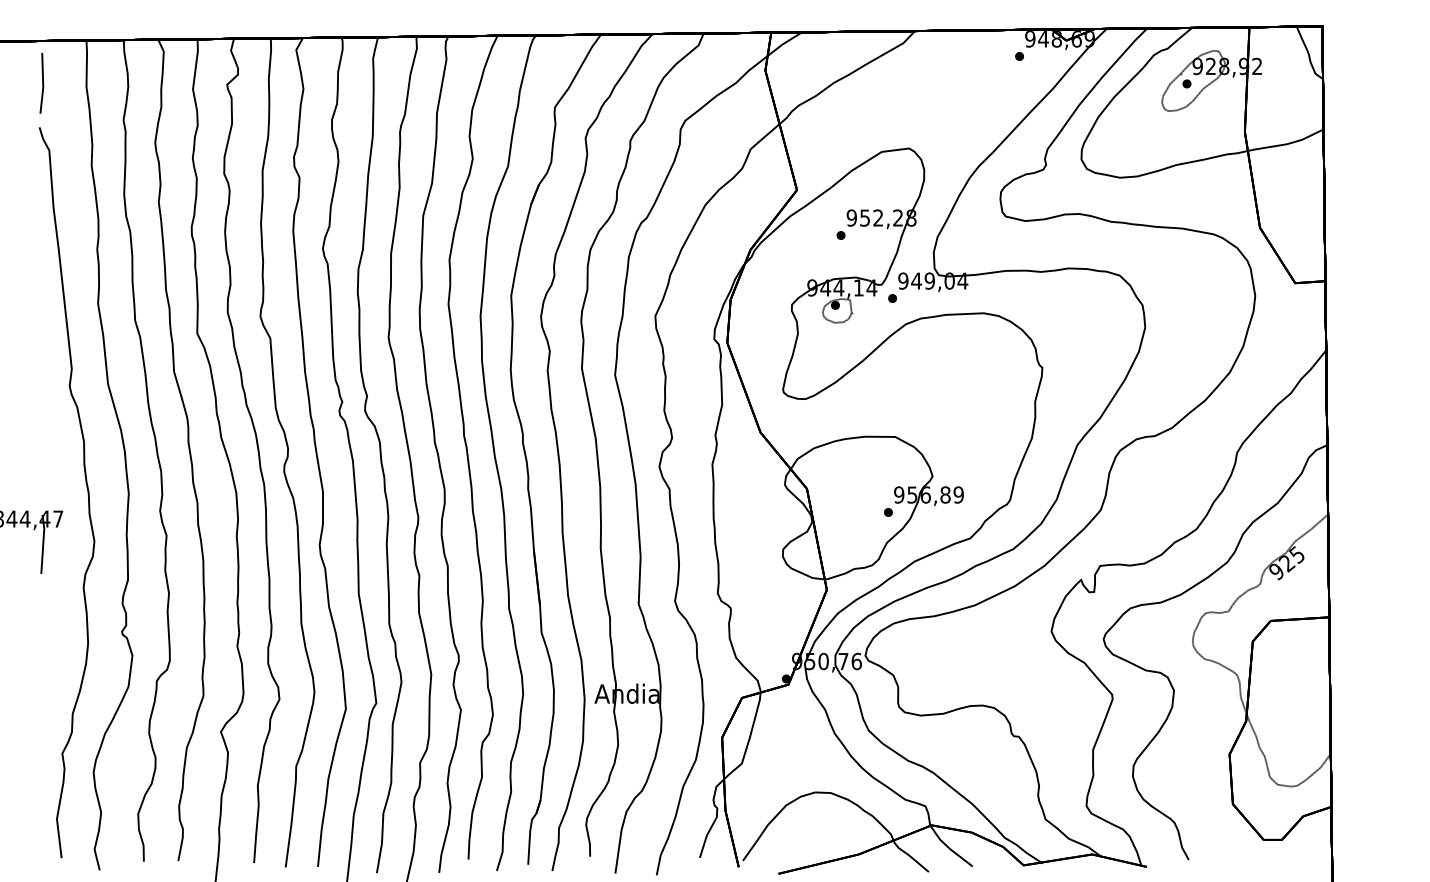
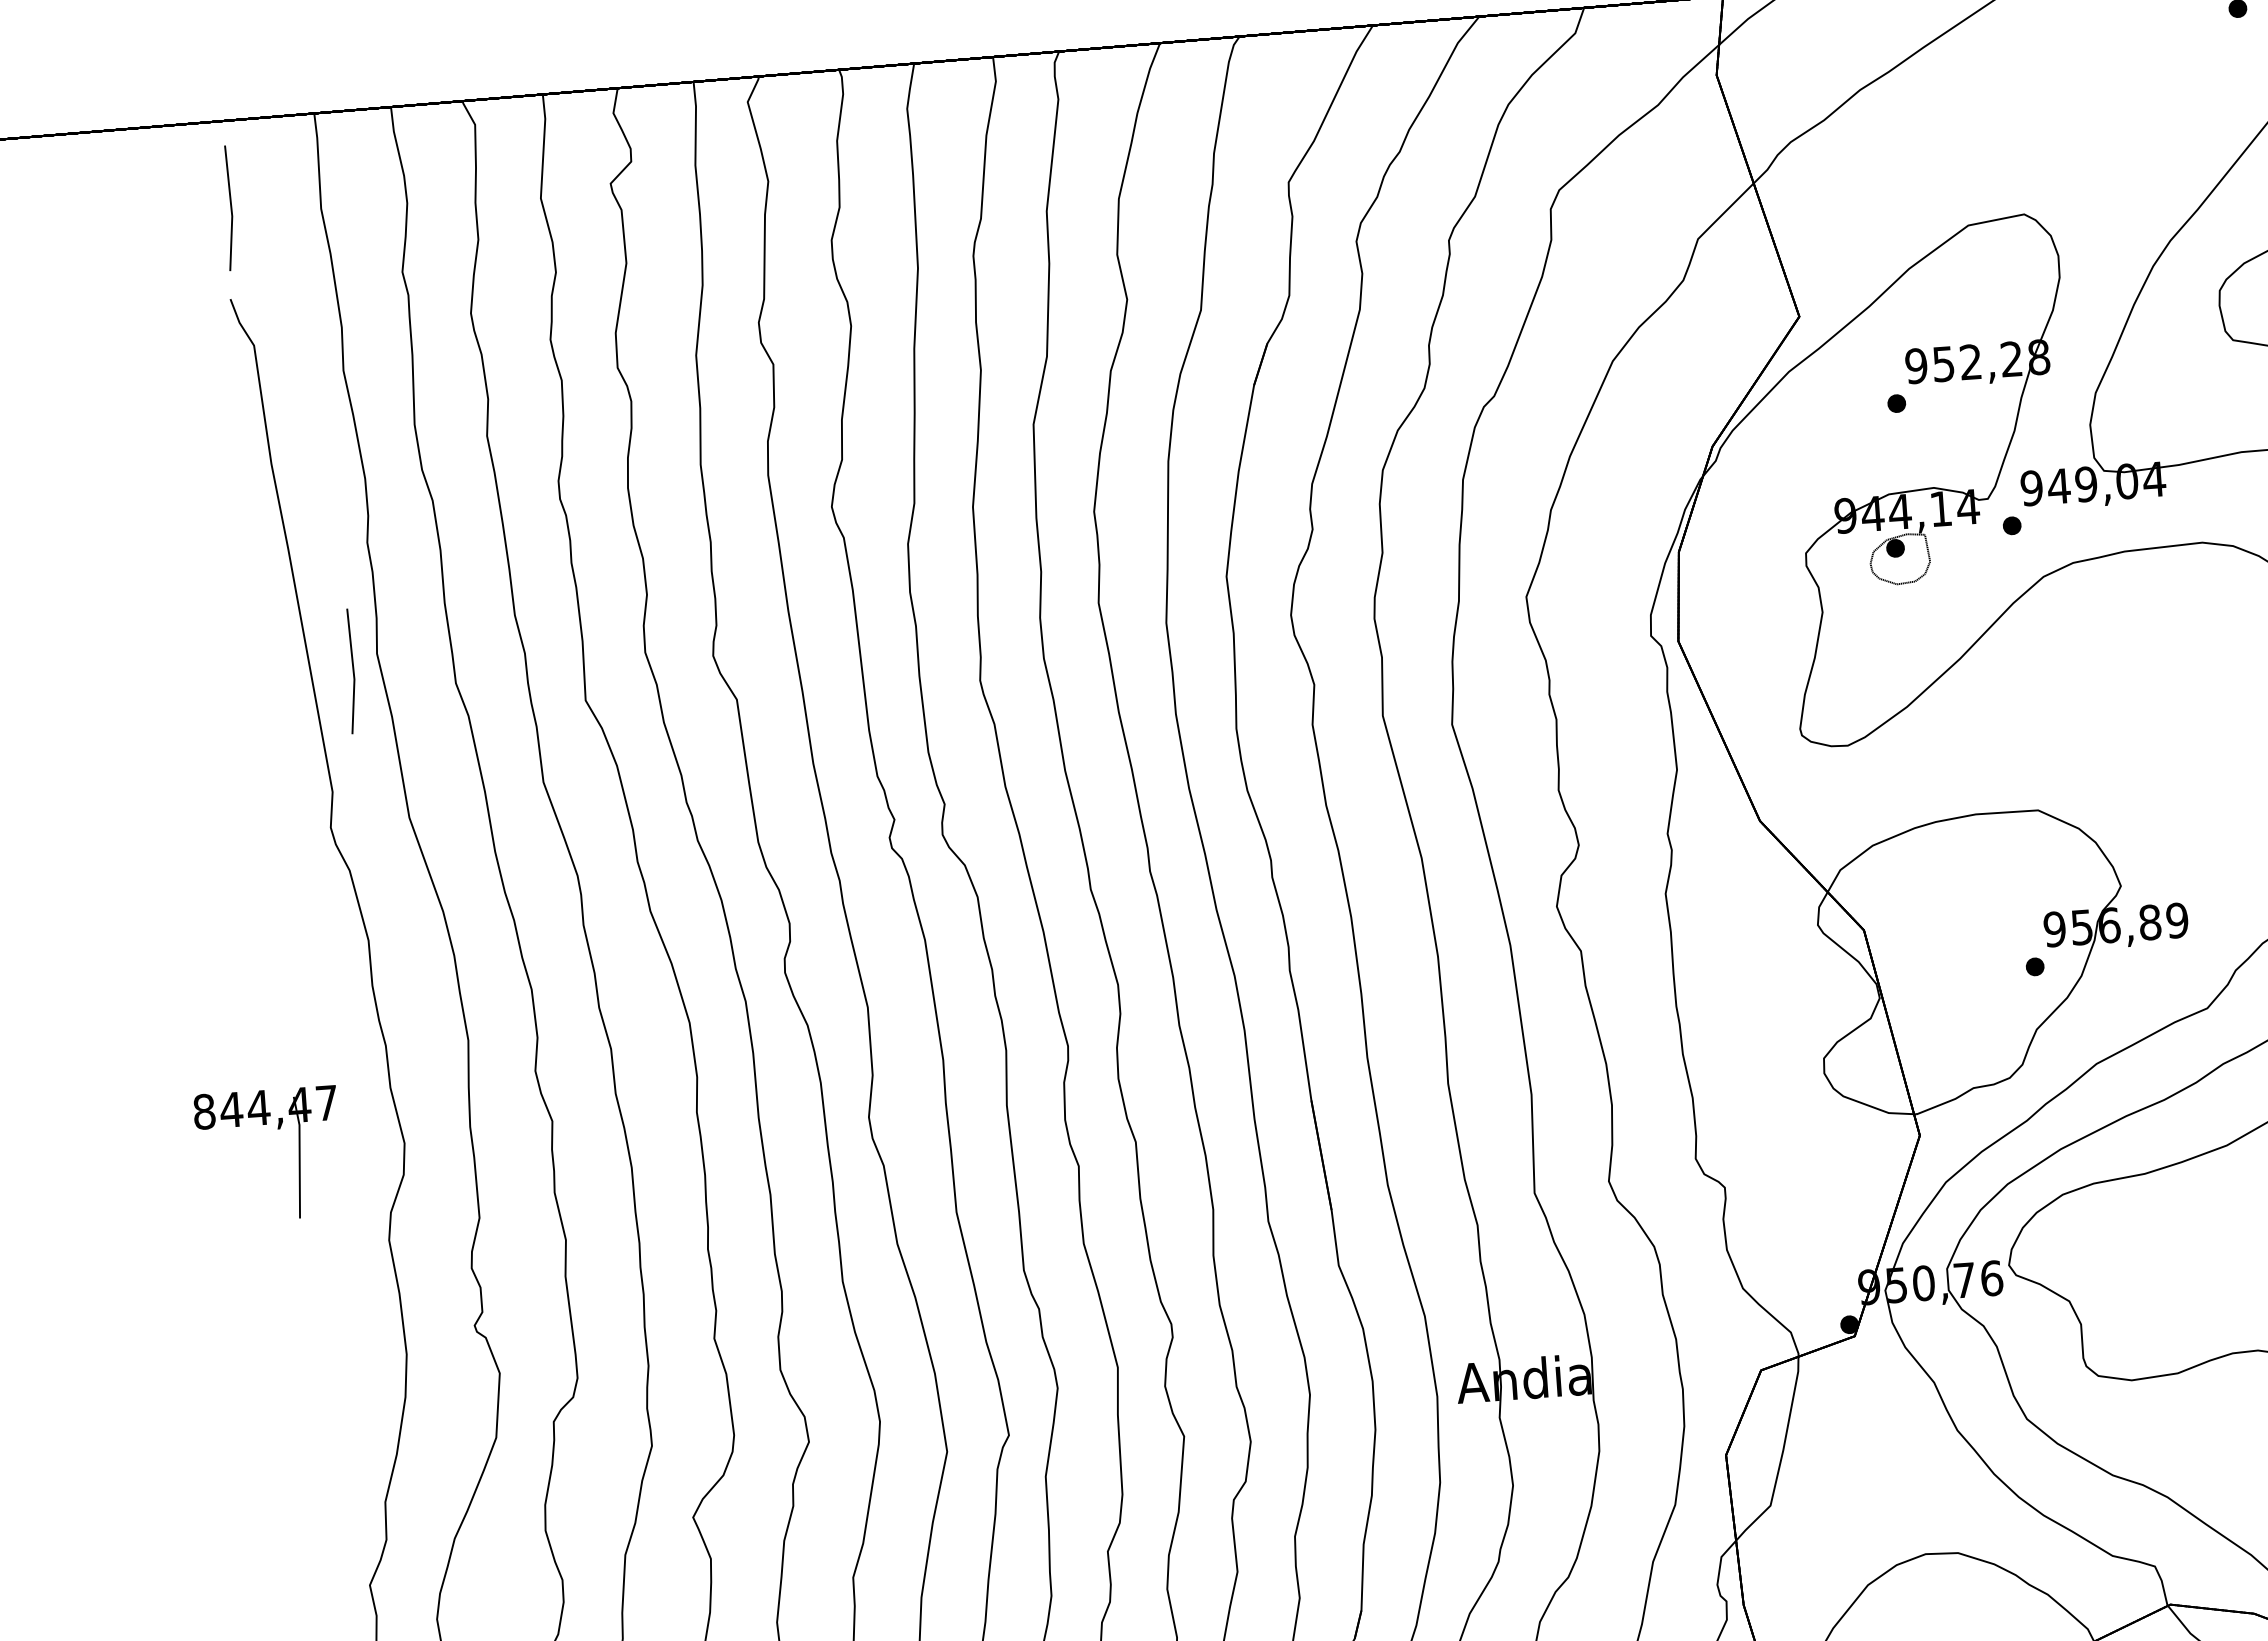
line: (85, 311) -> (352, 671), added

